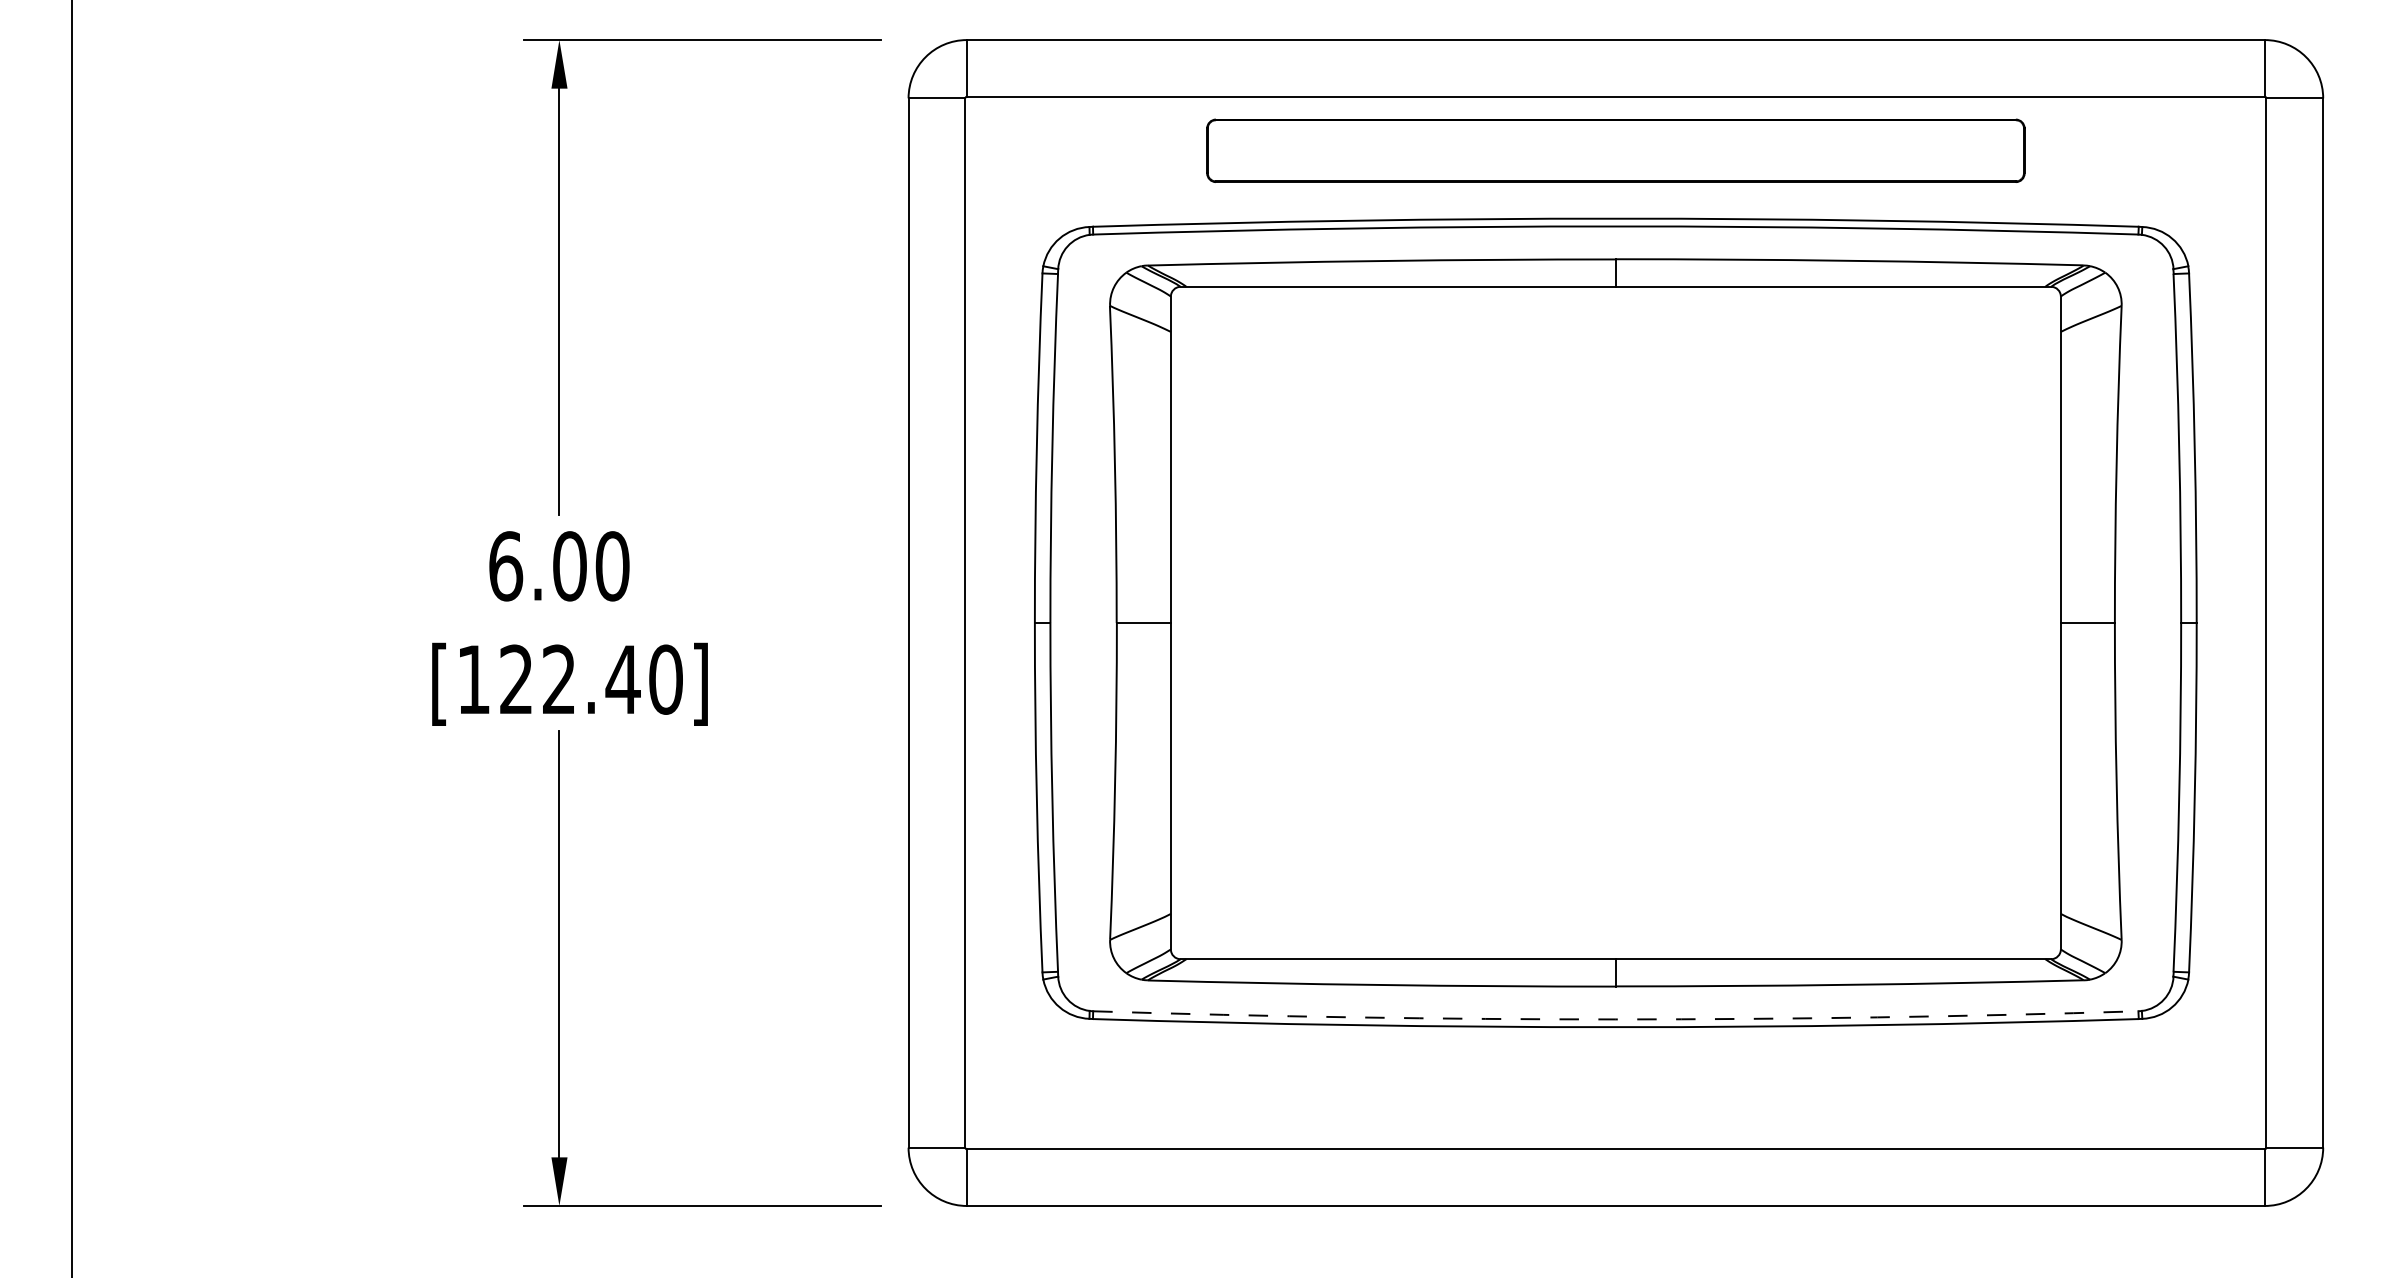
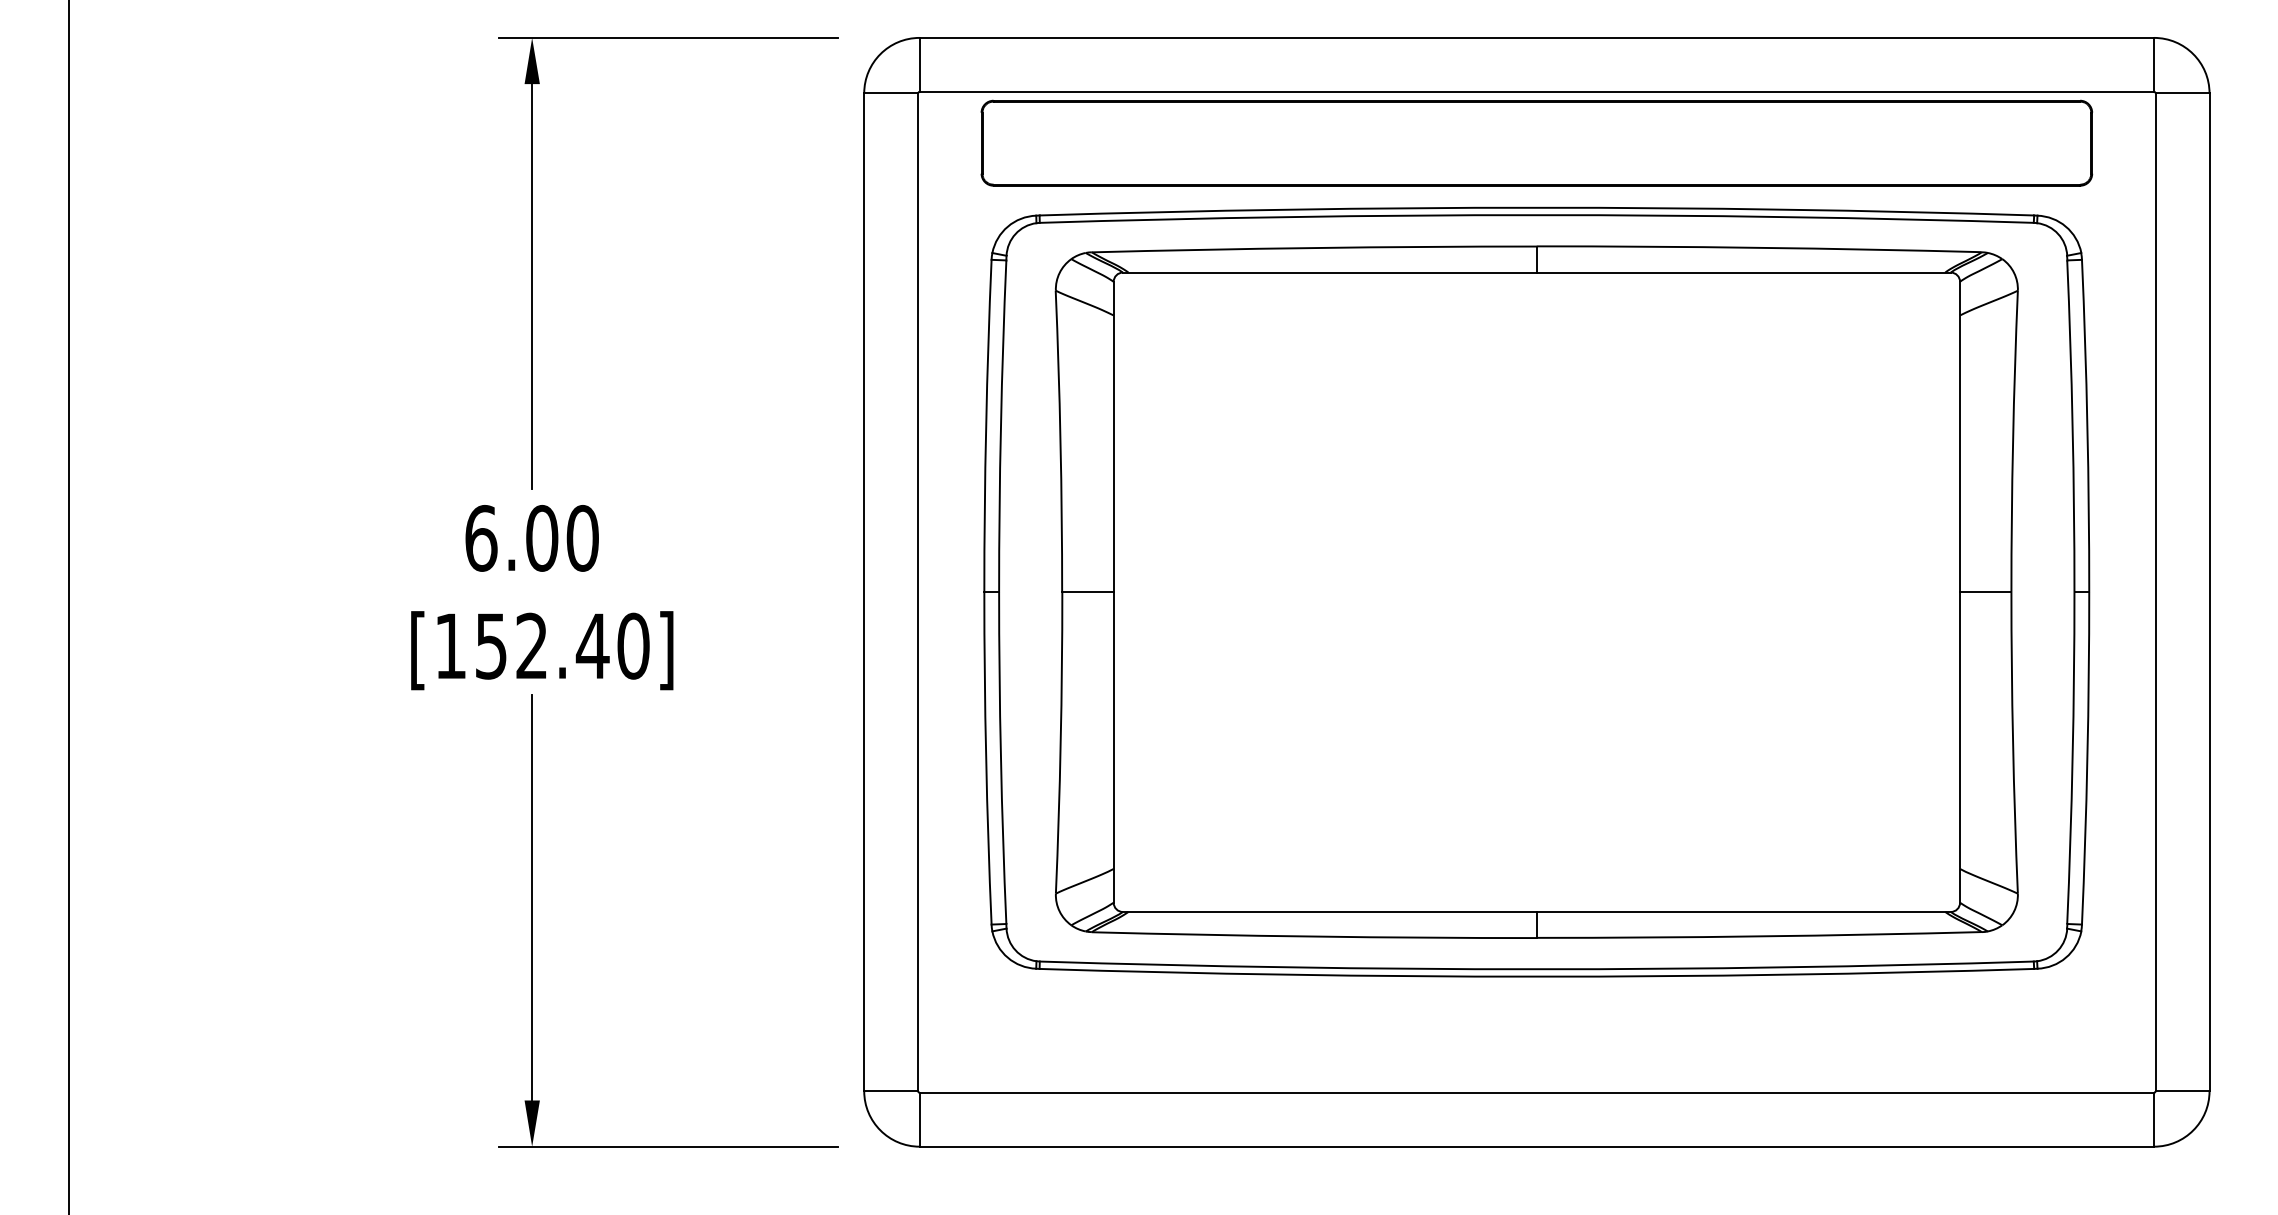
part: (1615, 150) -> (1536, 142), size x1.43
text: (516, 679) -> (491, 646), [122.40] -> [152.40]
arc: (1615, 1019) -> (1536, 969), dashed -> solid

